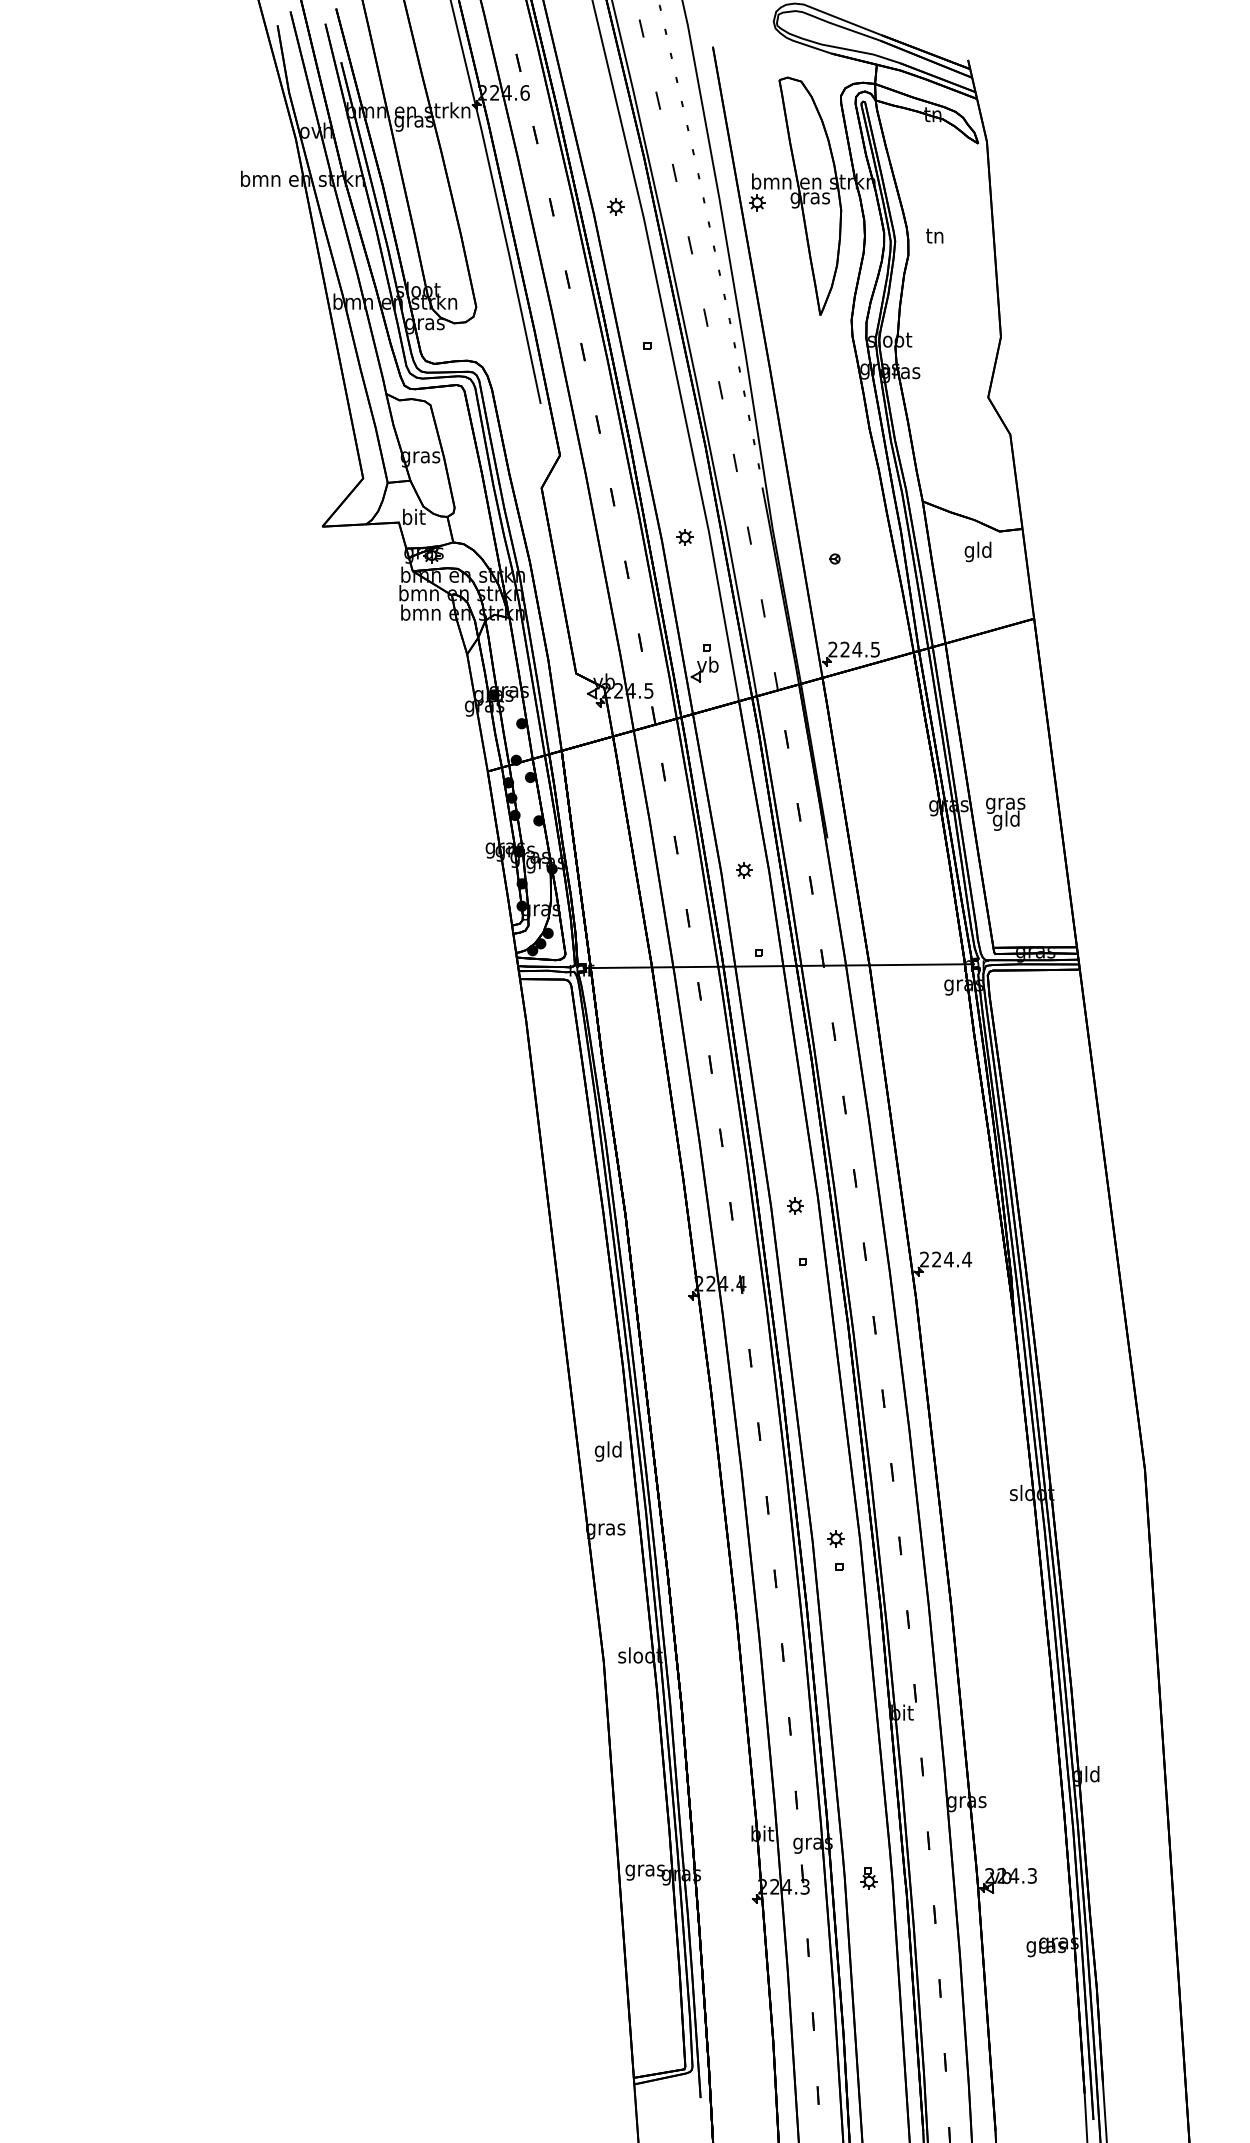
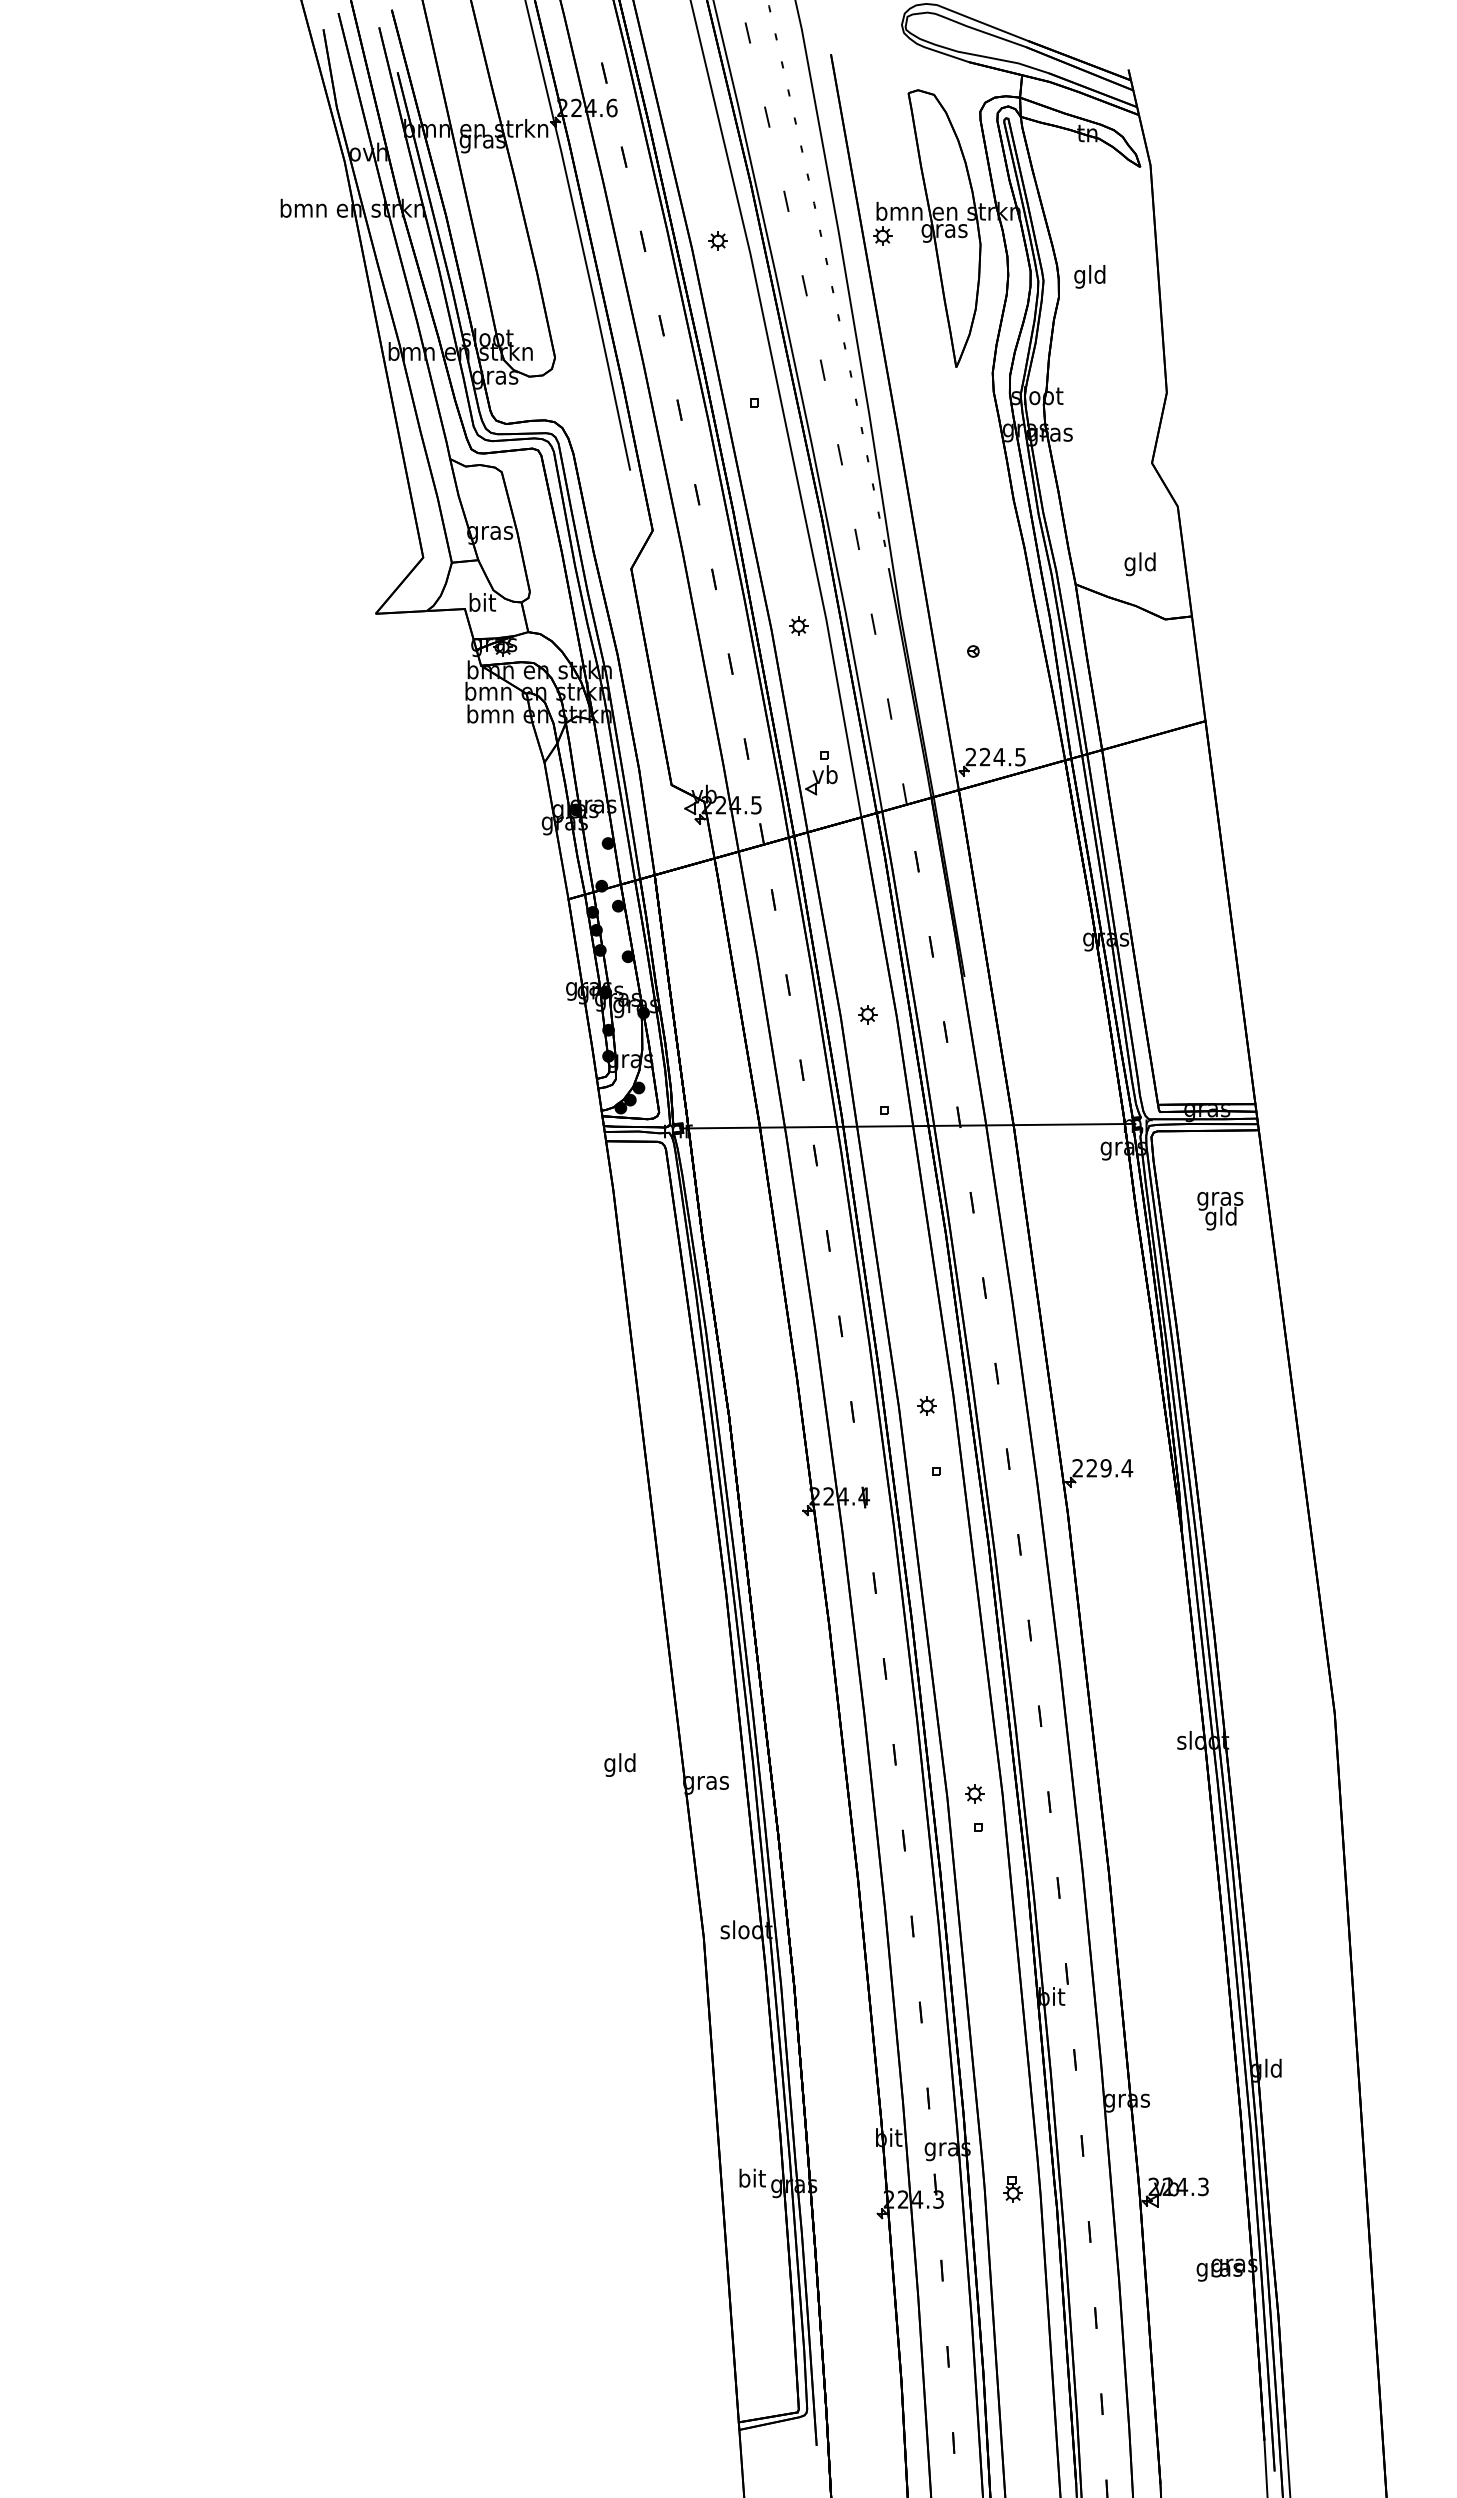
text: (934, 237) -> (1089, 276), tn -> gld
text: (977, 552) -> (1139, 564), moved
text: (1005, 813) -> (1220, 1210), moved
text: (948, 1259) -> (1105, 1468), 224.4 -> 229.4
text: (607, 1451) -> (619, 1764), moved
text: (645, 1870) -> (752, 2180), gras -> bit

